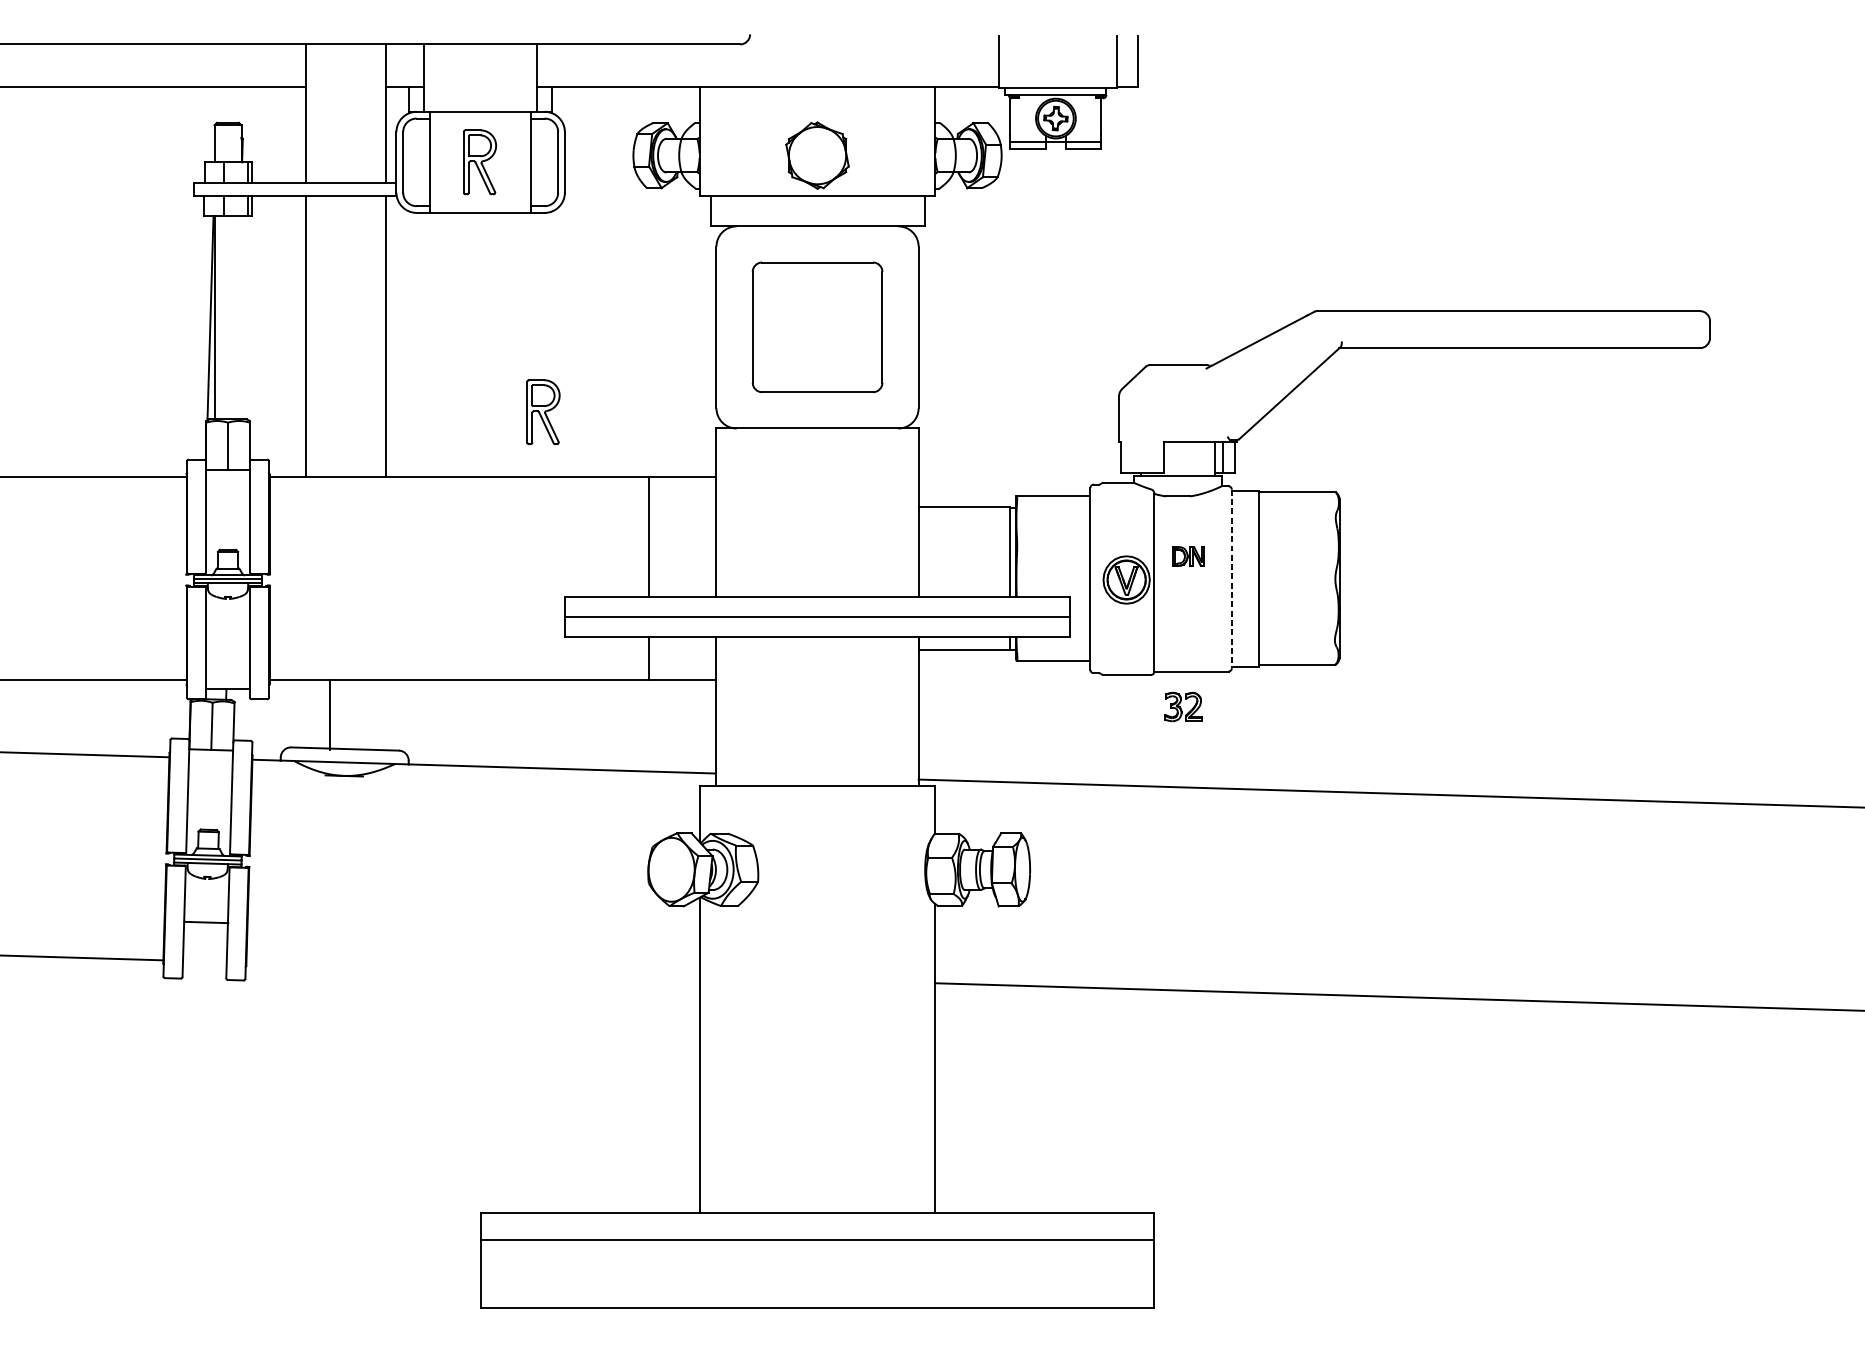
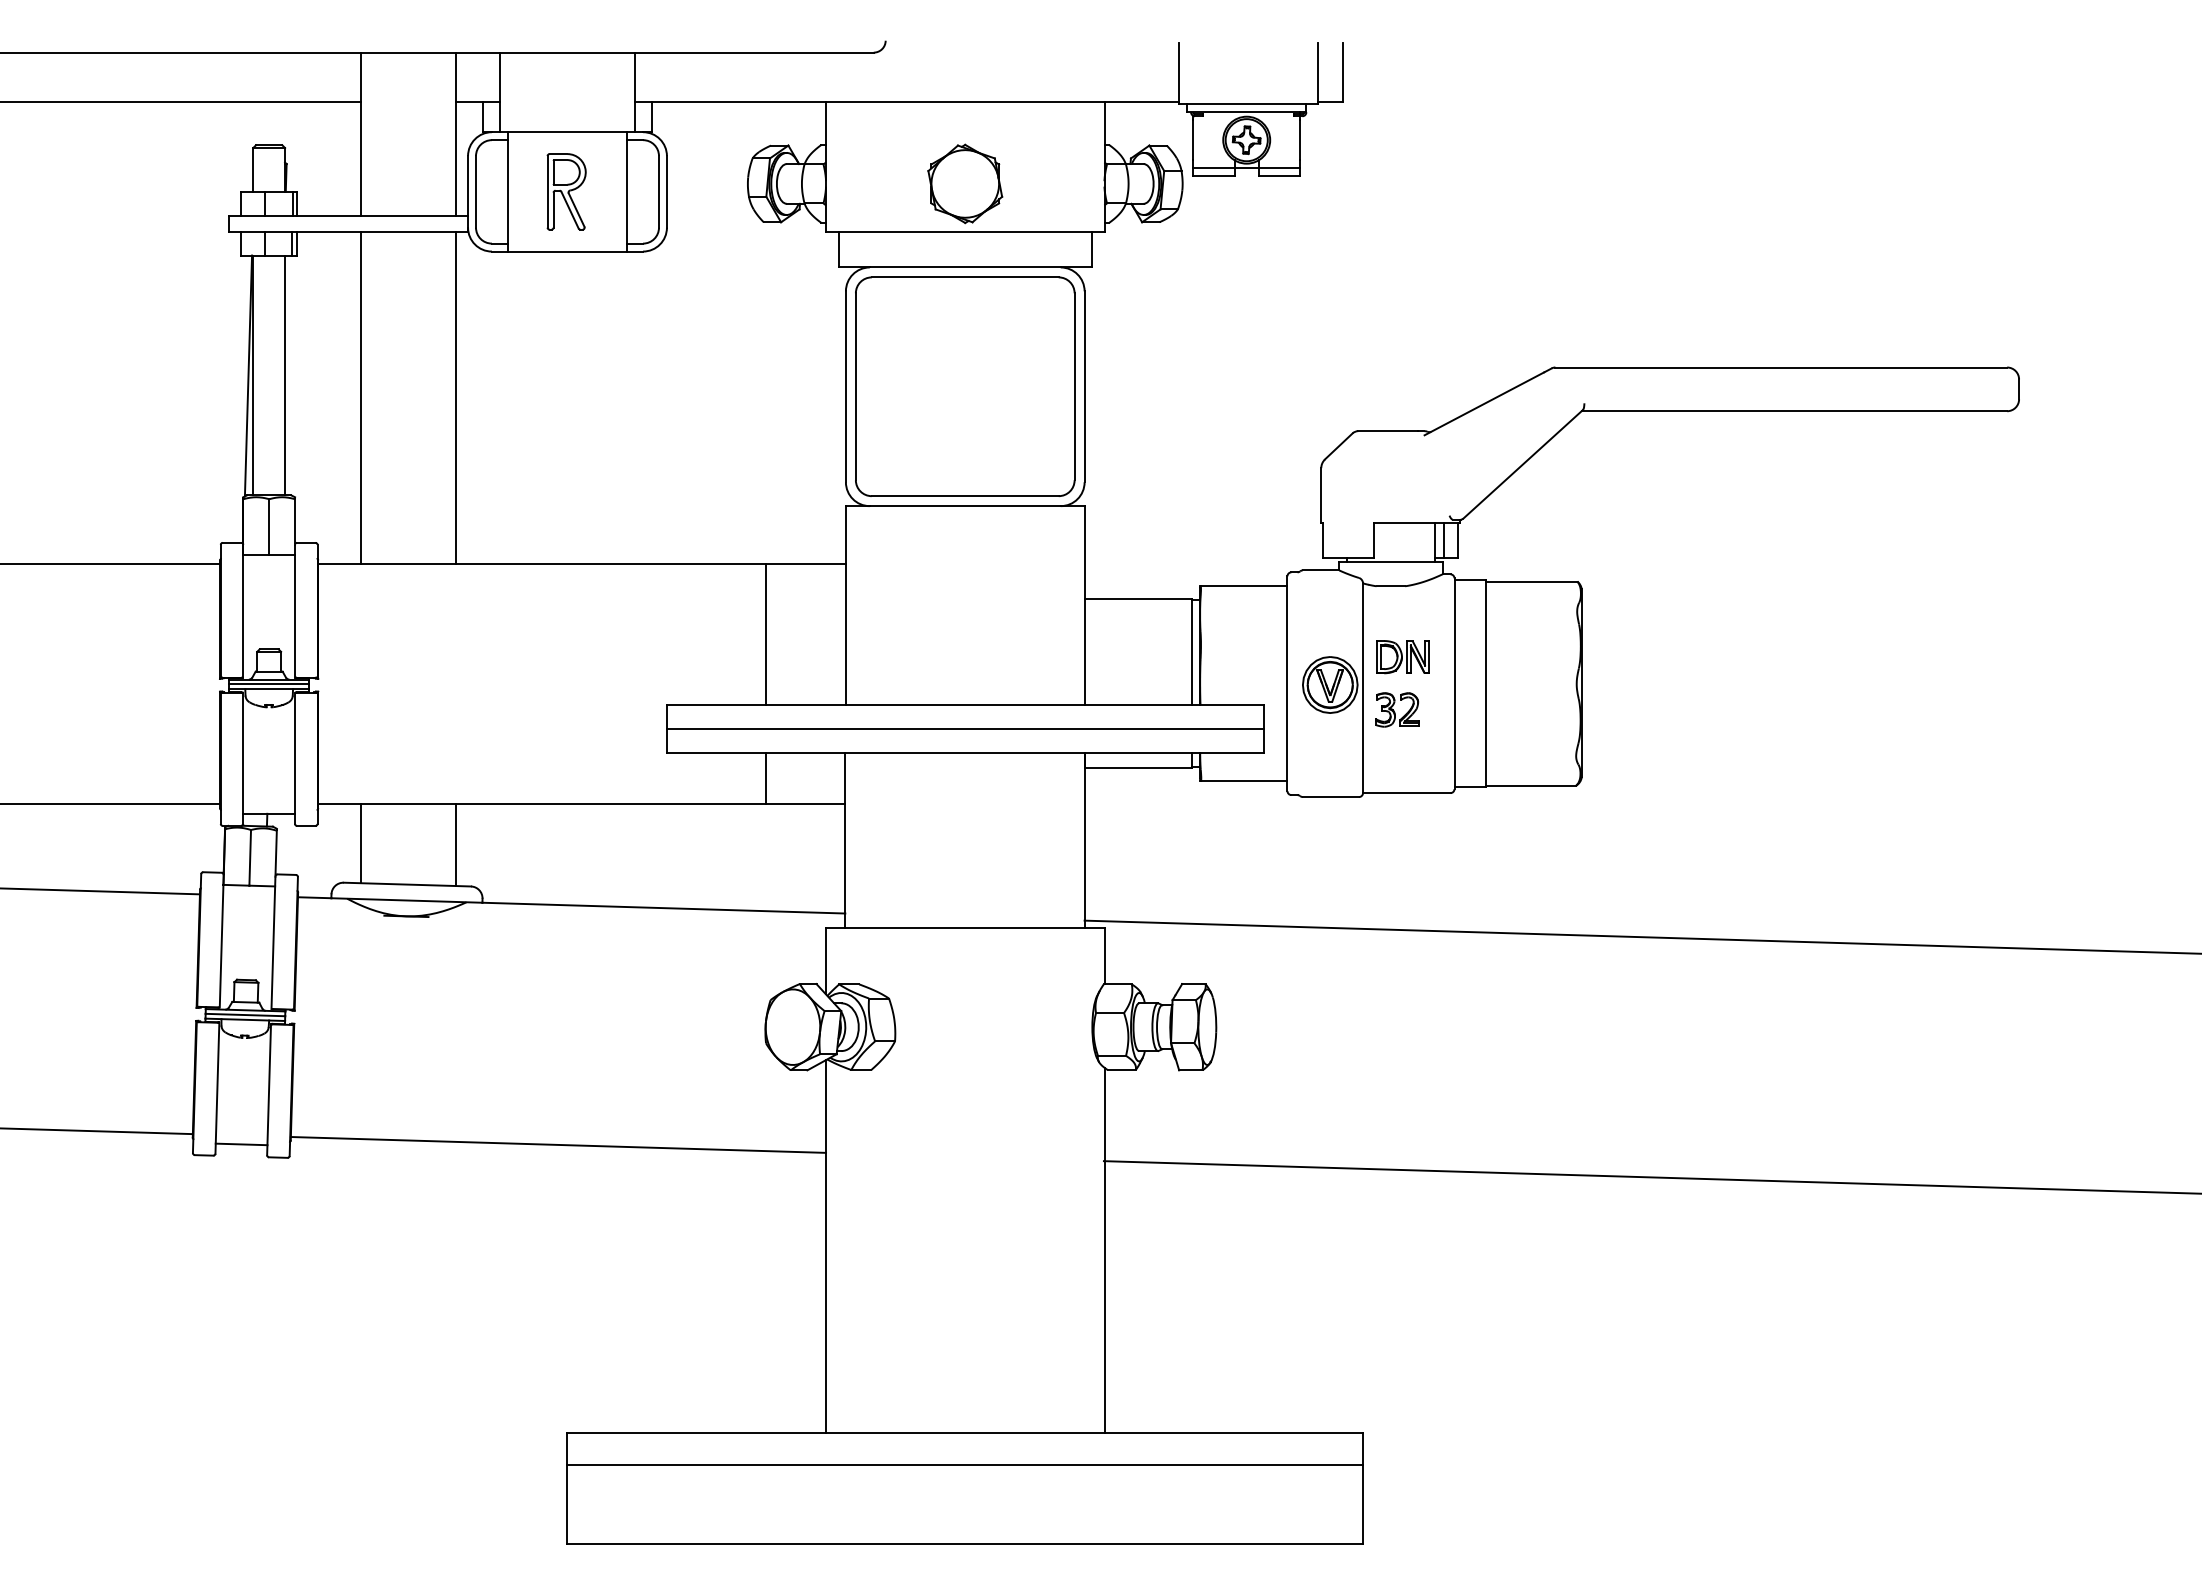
line: (241, 317) -> (285, 375), added
part: (817, 327) -> (965, 386), size x1.43
part: (543, 411) -> (641, 486), removed
part: (1187, 556) -> (1402, 657), size x1.43
line: (1231, 579) -> (1454, 684), dashed -> solid
part: (1183, 706) -> (1397, 709), moved
line: (305, 714) -> (360, 843), added
line: (329, 715) -> (456, 844), moved
line: (206, 922) -> (241, 1144), moved
line: (473, 969) -> (558, 1144), added

